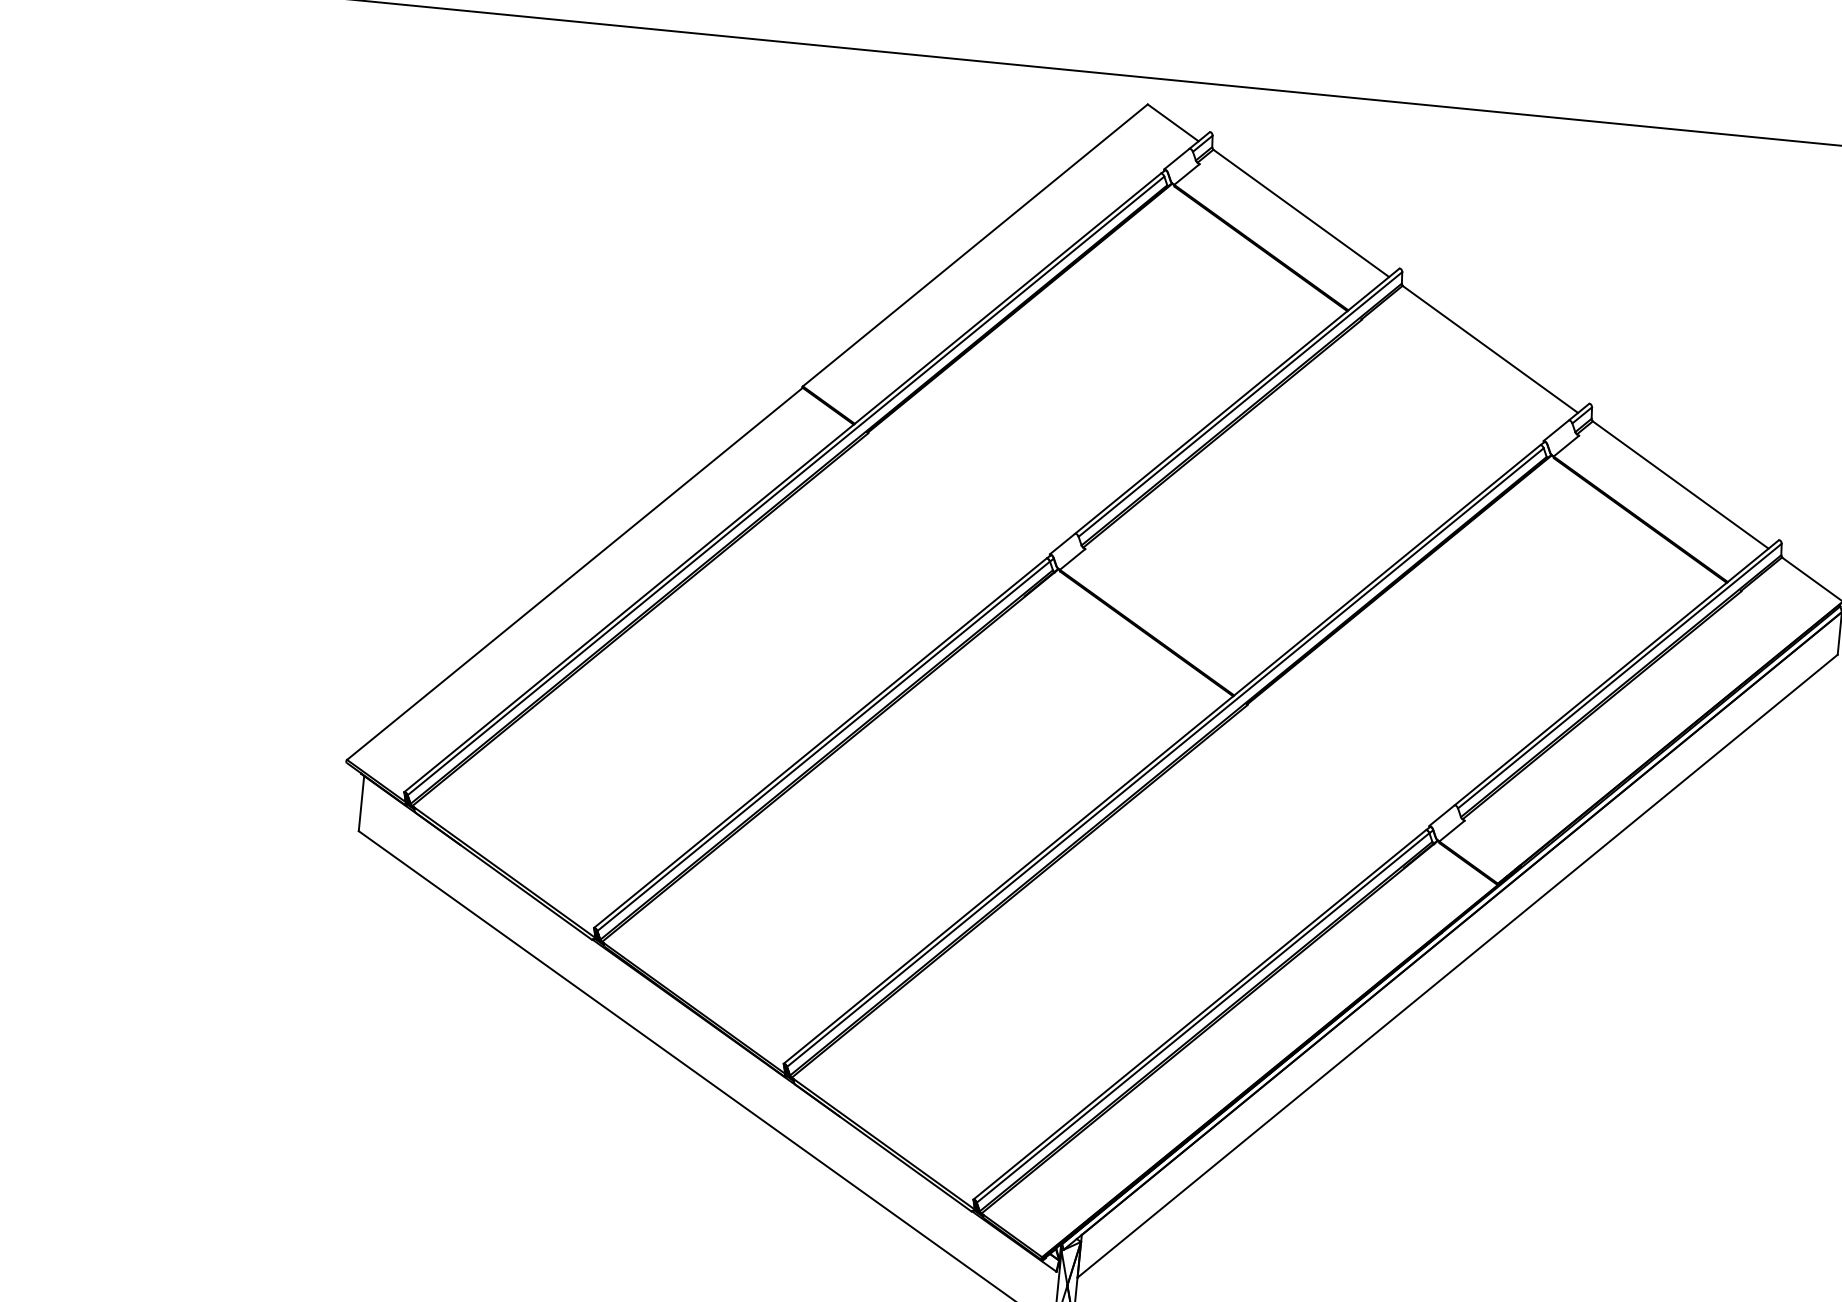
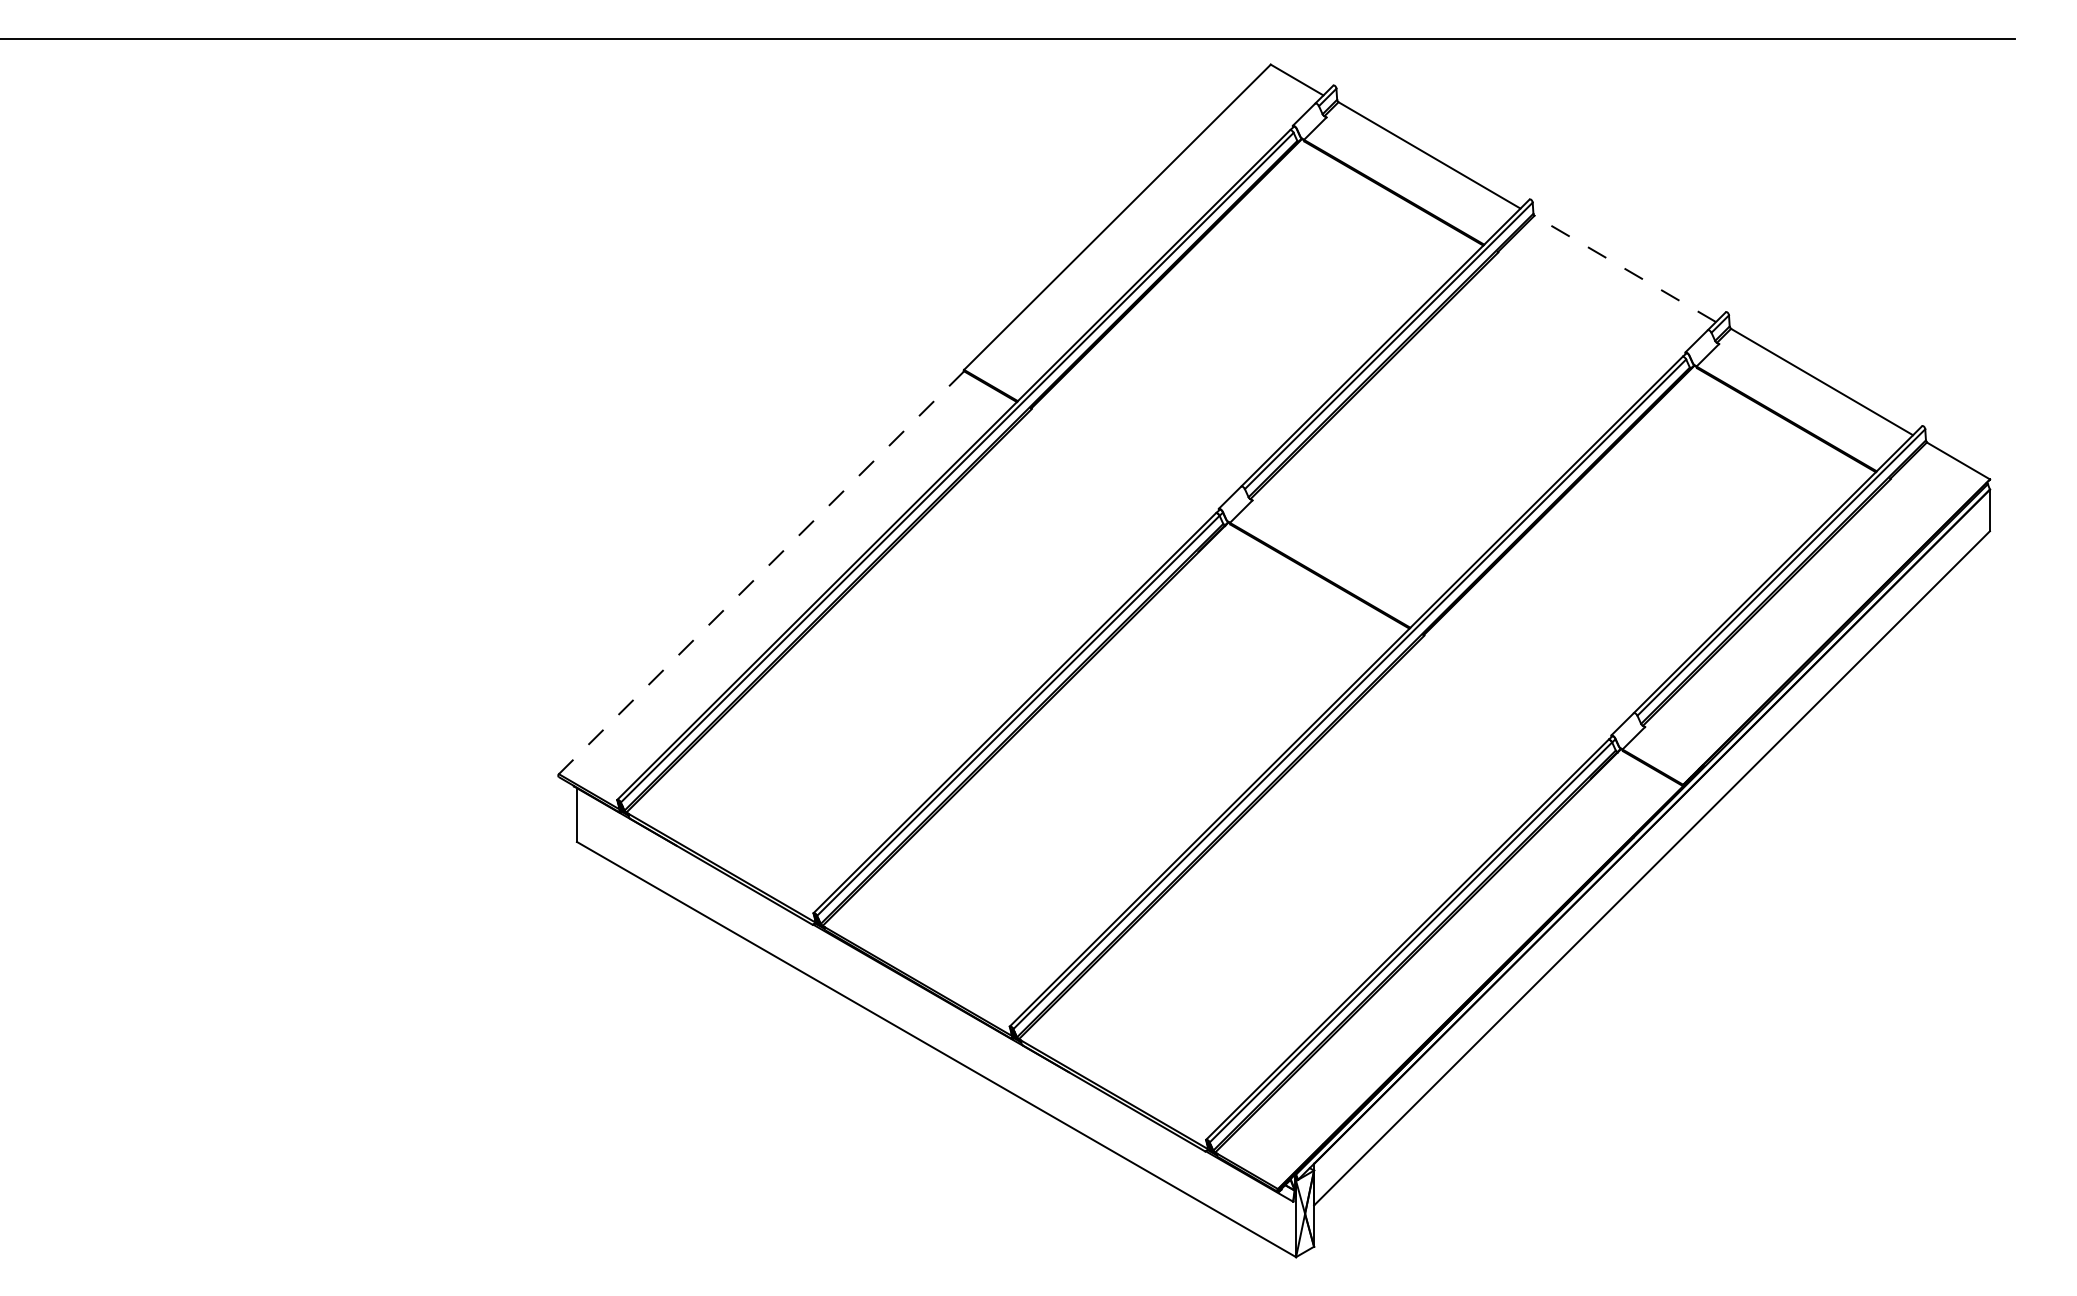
line: (1490, 349) -> (1625, 269), solid -> dashed
line: (574, 573) -> (761, 572), solid -> dashed

